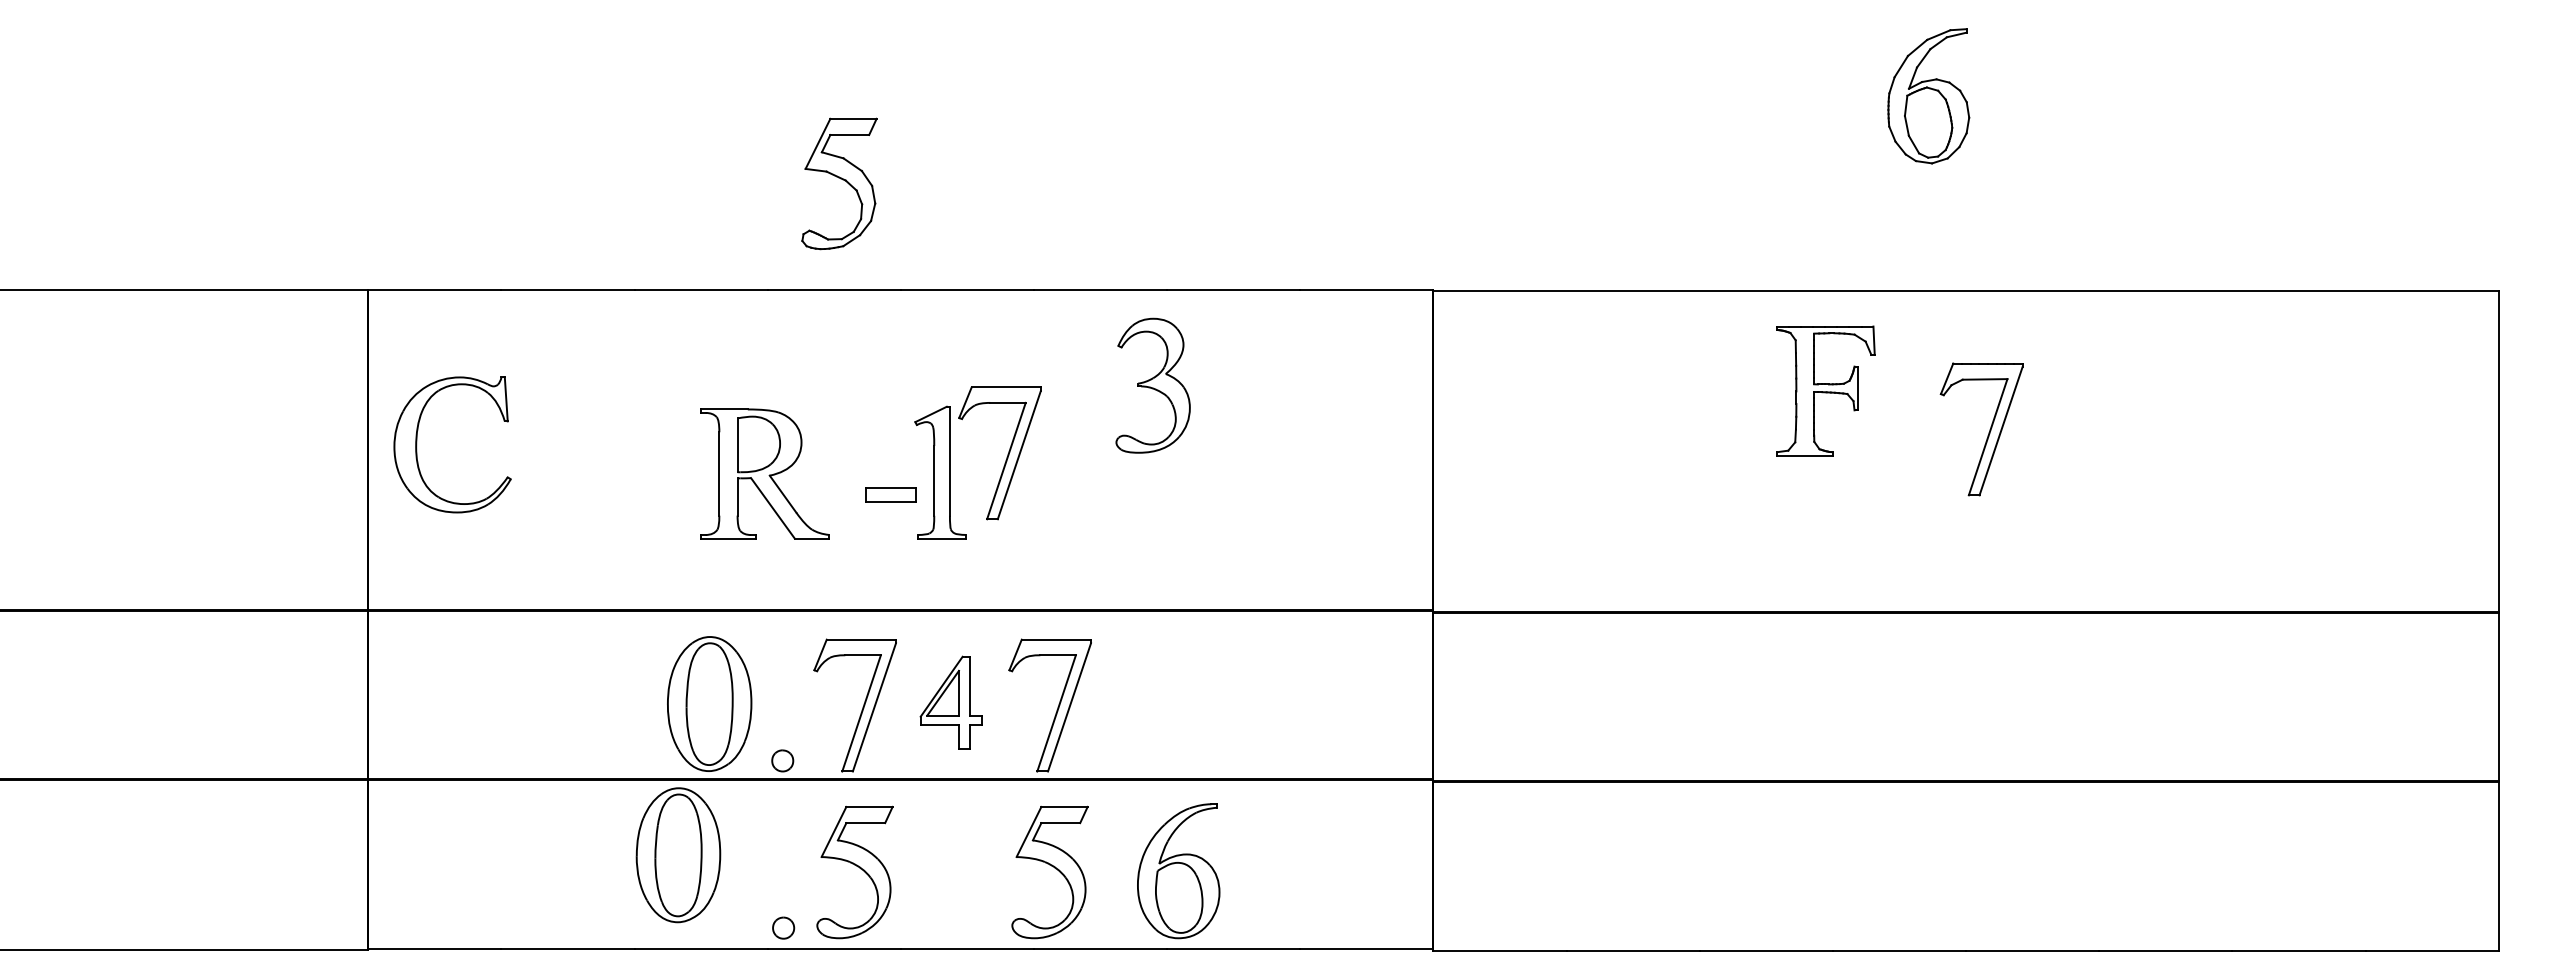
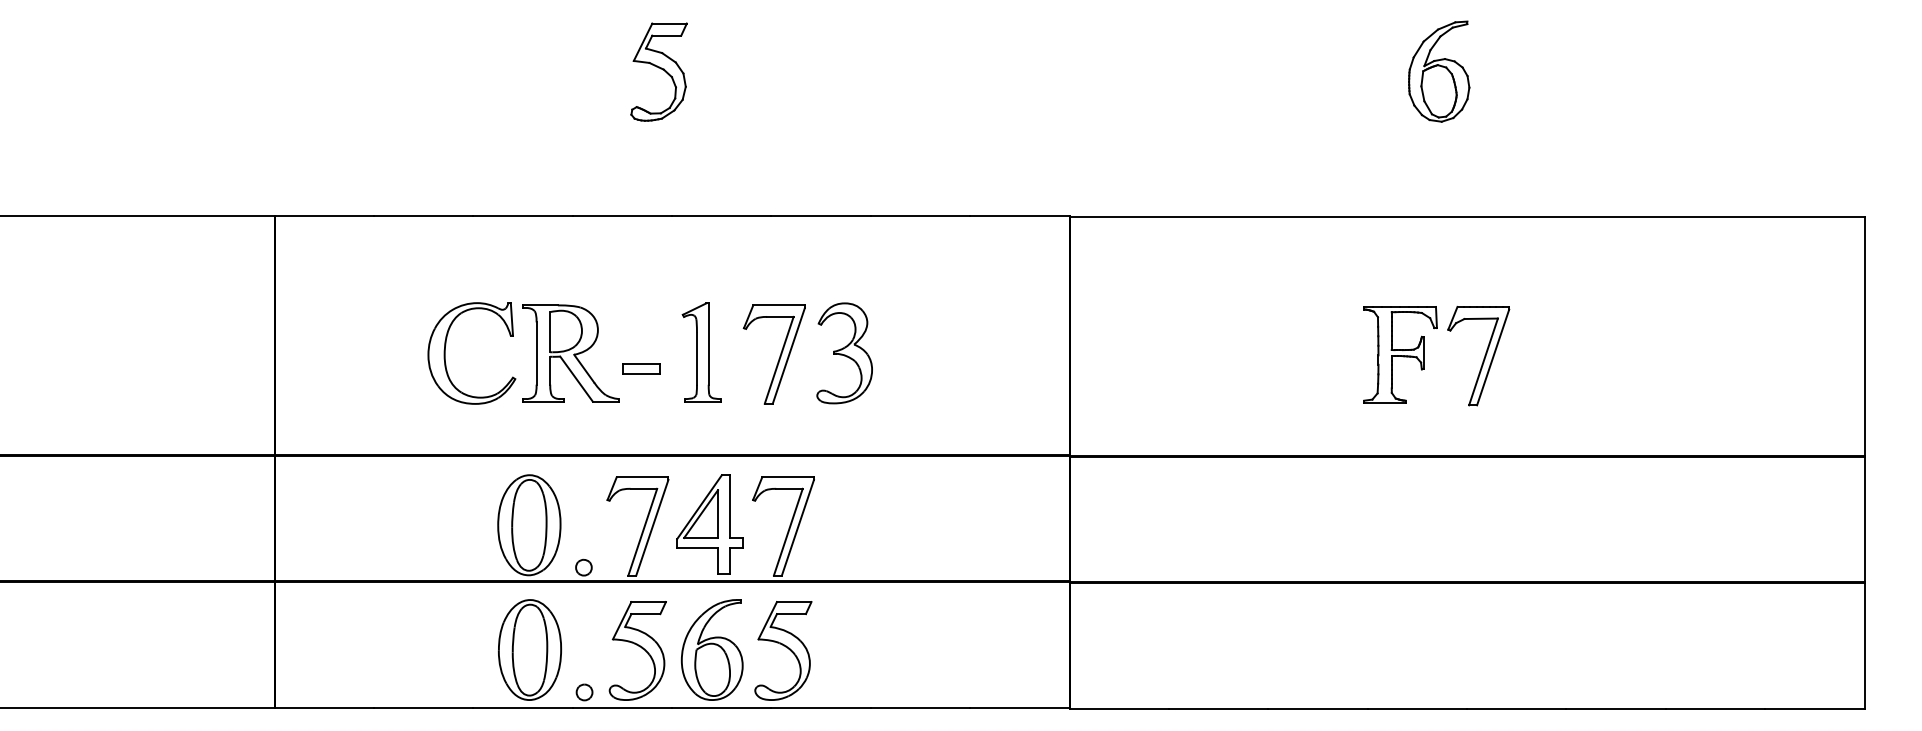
part: (839, 183) -> (659, 71), moved
part: (1152, 385) -> (844, 353), moved
part: (1825, 390) -> (1400, 354), moved
part: (1988, 432) -> (1483, 358), moved
part: (417, 444) -> (445, 353), moved
part: (1007, 454) -> (780, 355), moved
part: (890, 494) -> (641, 368), moved
part: (950, 702) -> (709, 524), size x1.43
part: (678, 855) -> (530, 650), moved
part: (1178, 871) -> (712, 650), moved

